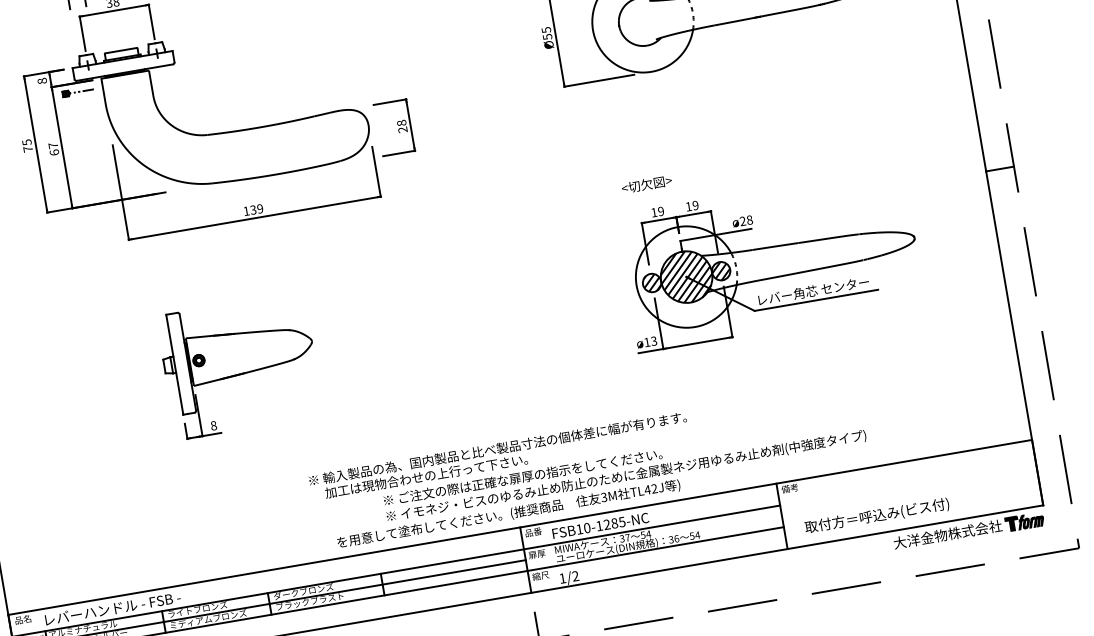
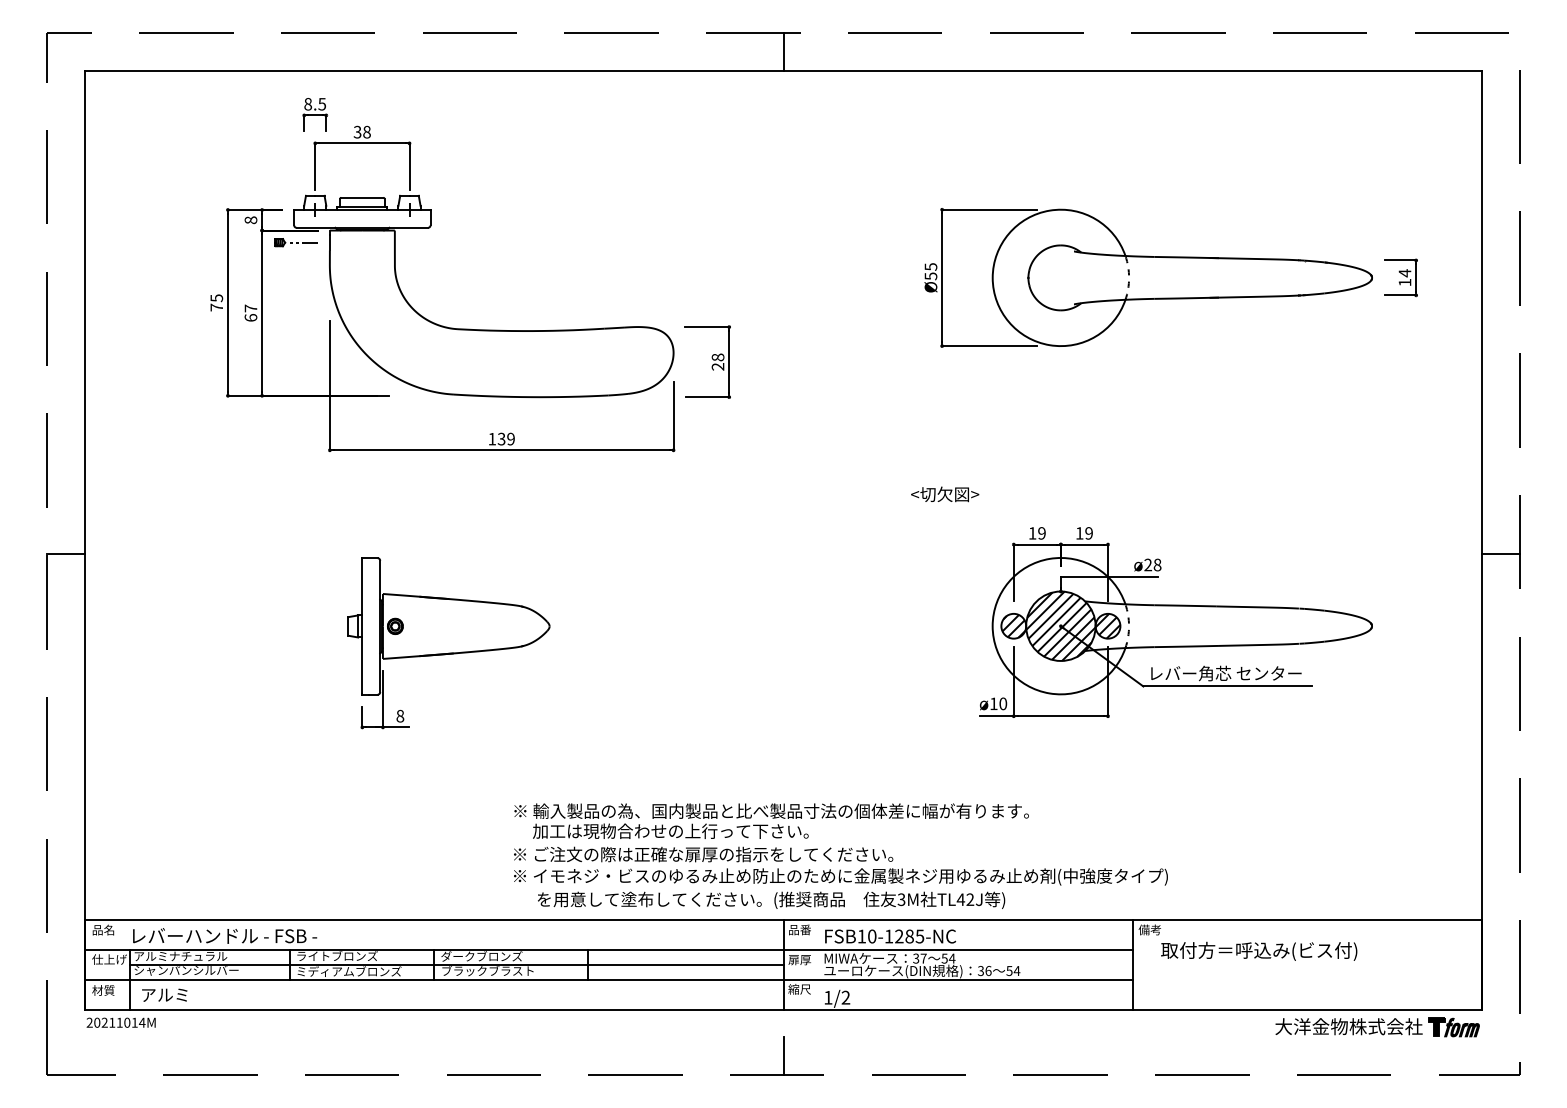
text: (647, 184) -> (945, 494), moved
text: (654, 340) -> (1003, 703), ø13 -> ø10
text: (624, 468) -> (840, 865), moved
text: (877, 515) -> (1259, 950), moved

